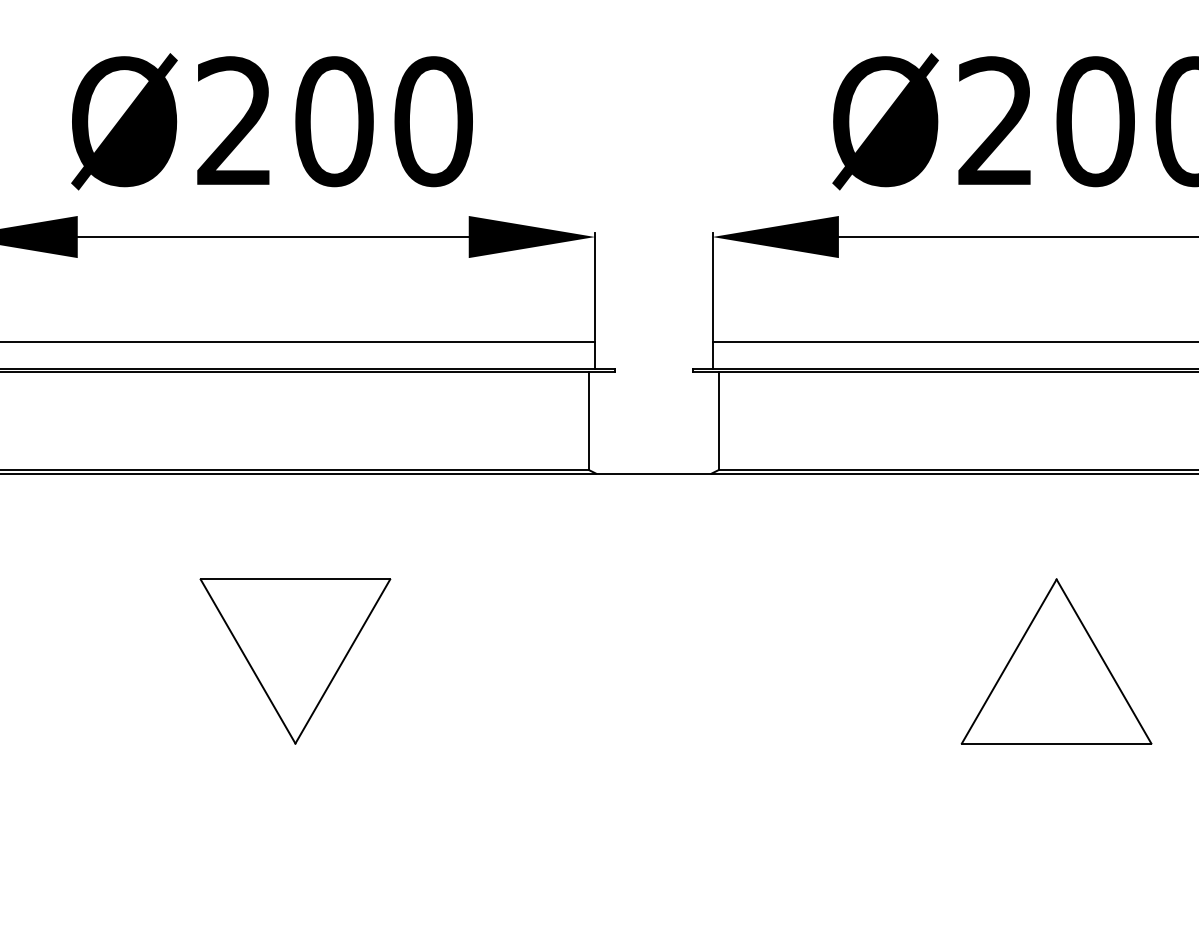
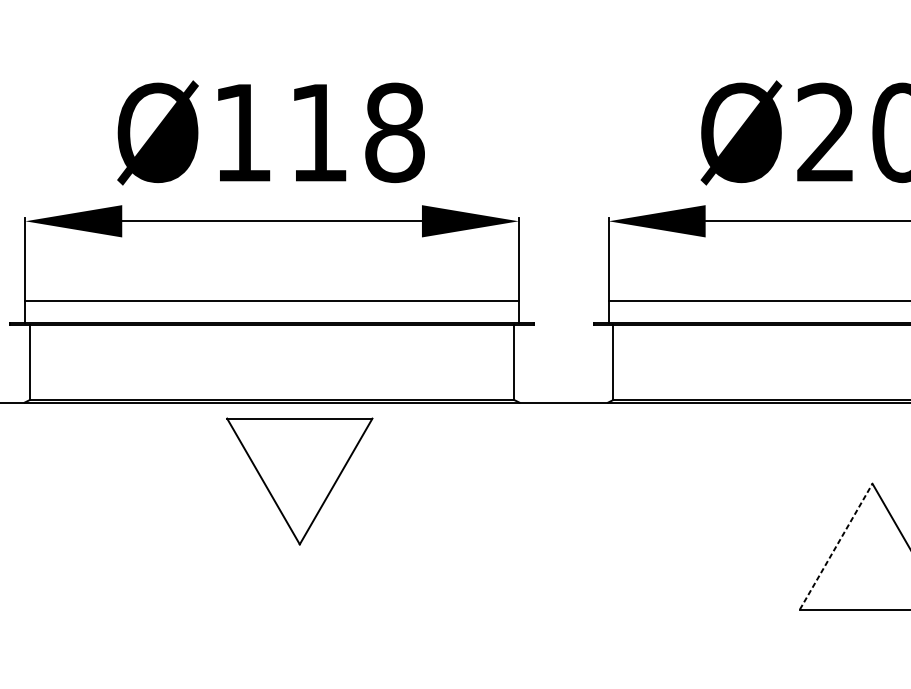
text: (334, 121) -> (319, 132), Ø200 -> Ø118
part: (295, 661) -> (299, 481), moved
line: (1009, 661) -> (836, 546), solid -> dashed

